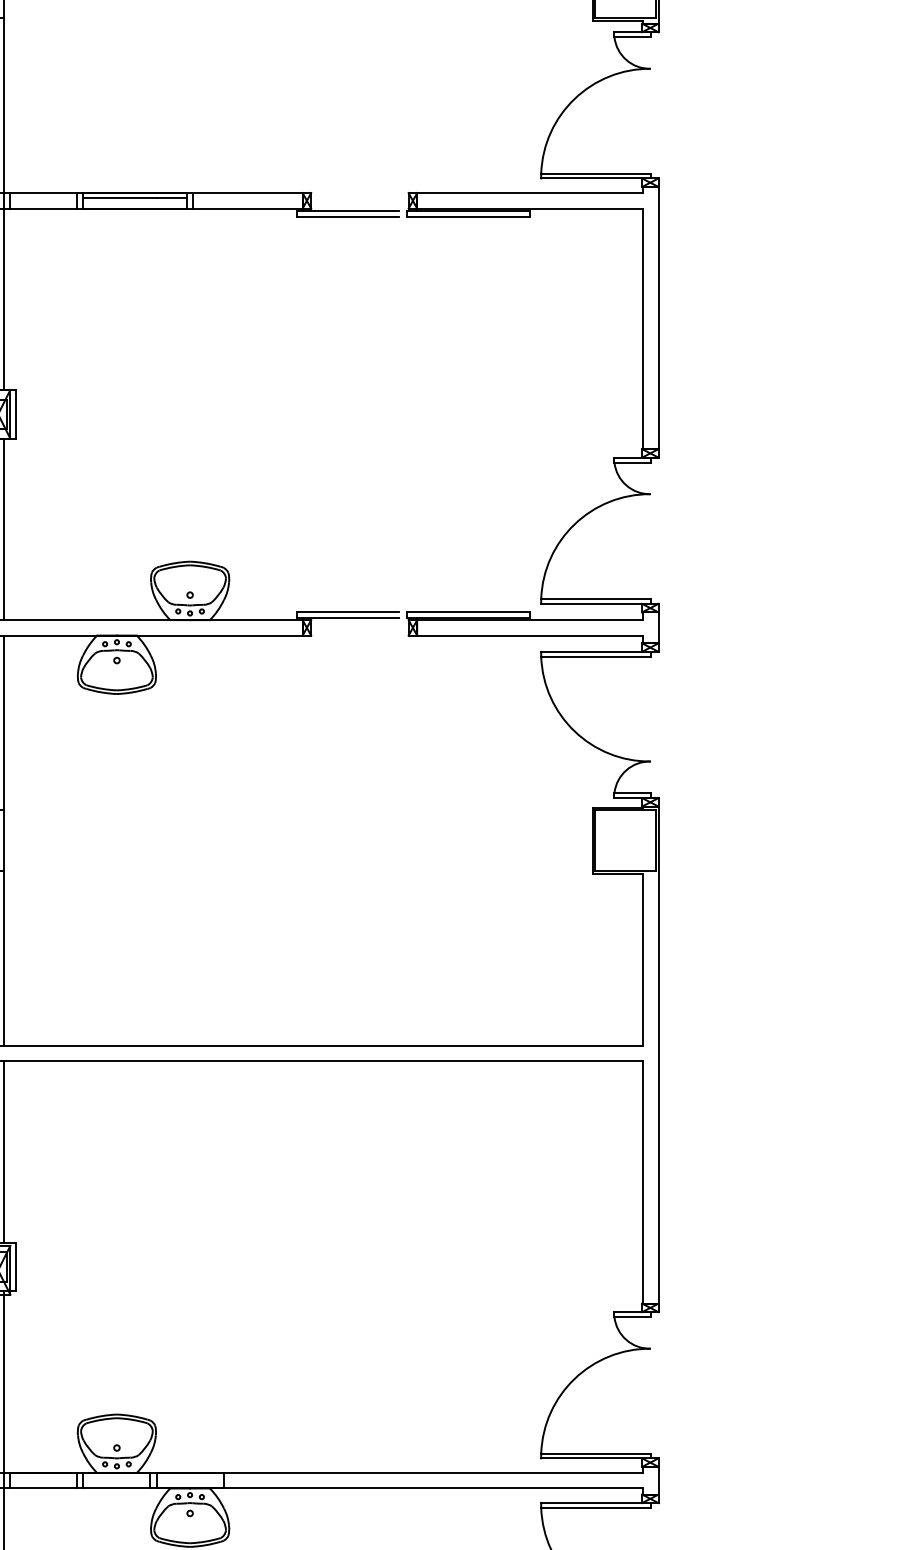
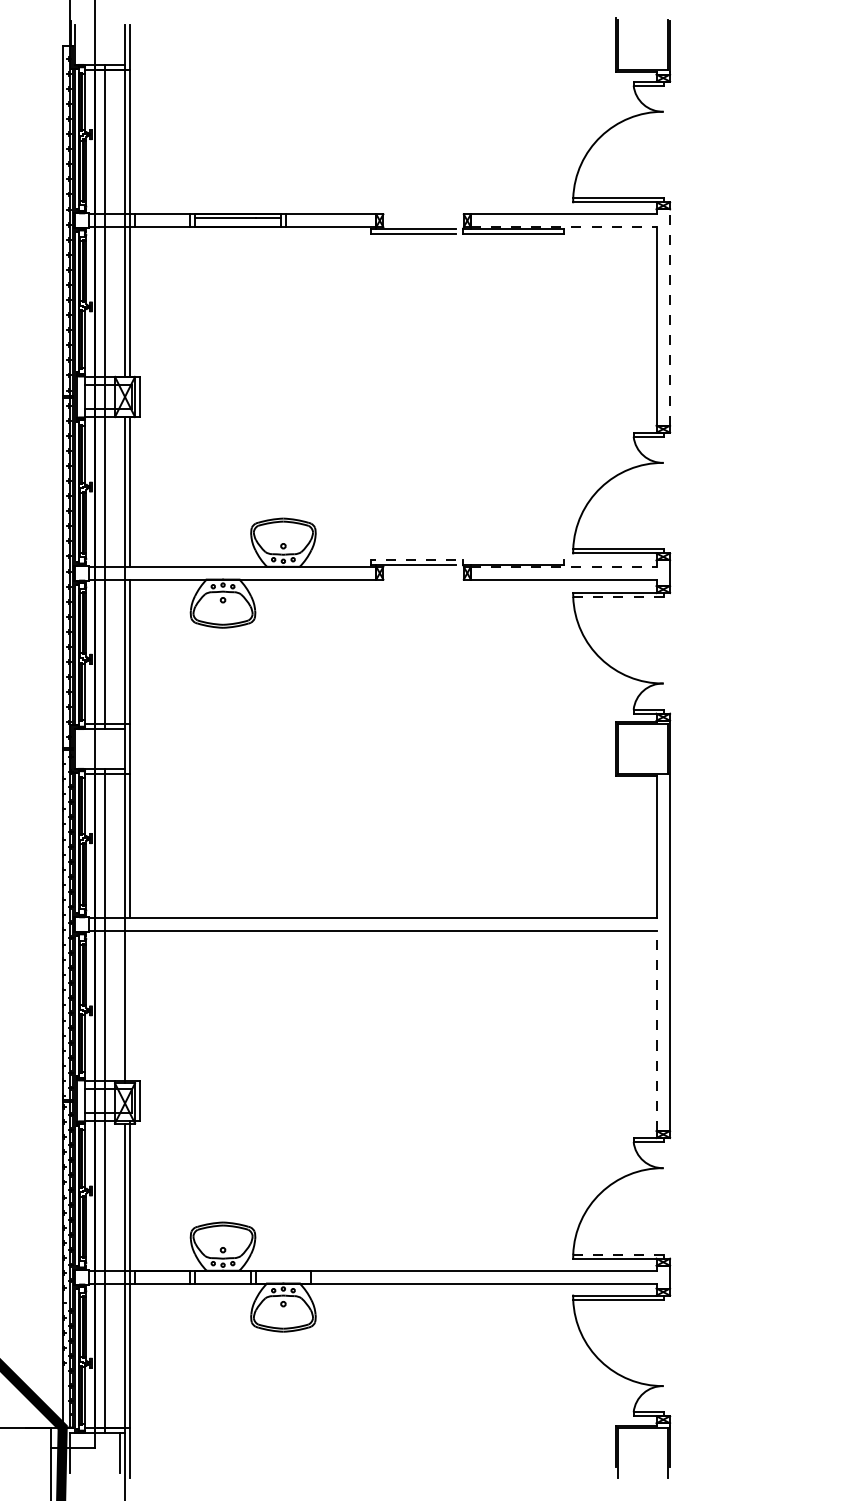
line: (530, 208) -> (564, 227), solid -> dashed
line: (659, 316) -> (670, 316), solid -> dashed
line: (347, 611) -> (413, 559), solid -> dashed
line: (467, 611) -> (512, 559), removed
line: (530, 619) -> (564, 566), solid -> dashed
line: (596, 657) -> (618, 597), solid -> dashed
line: (4, 1151) -> (130, 1005), removed
line: (643, 1183) -> (657, 1031), solid -> dashed
line: (596, 1453) -> (618, 1254), solid -> dashed

